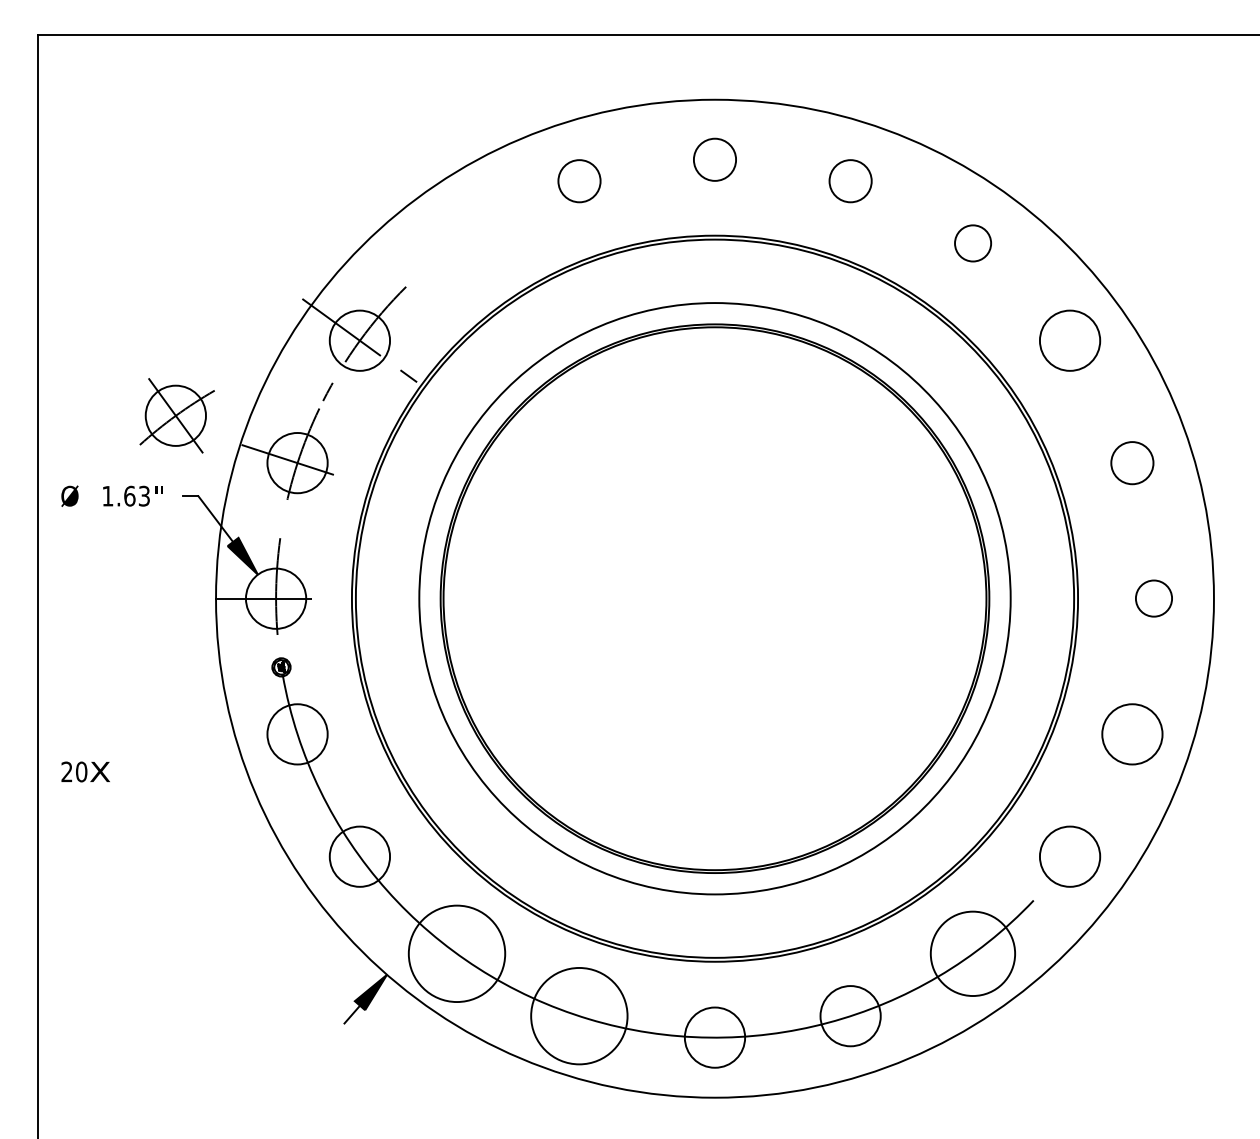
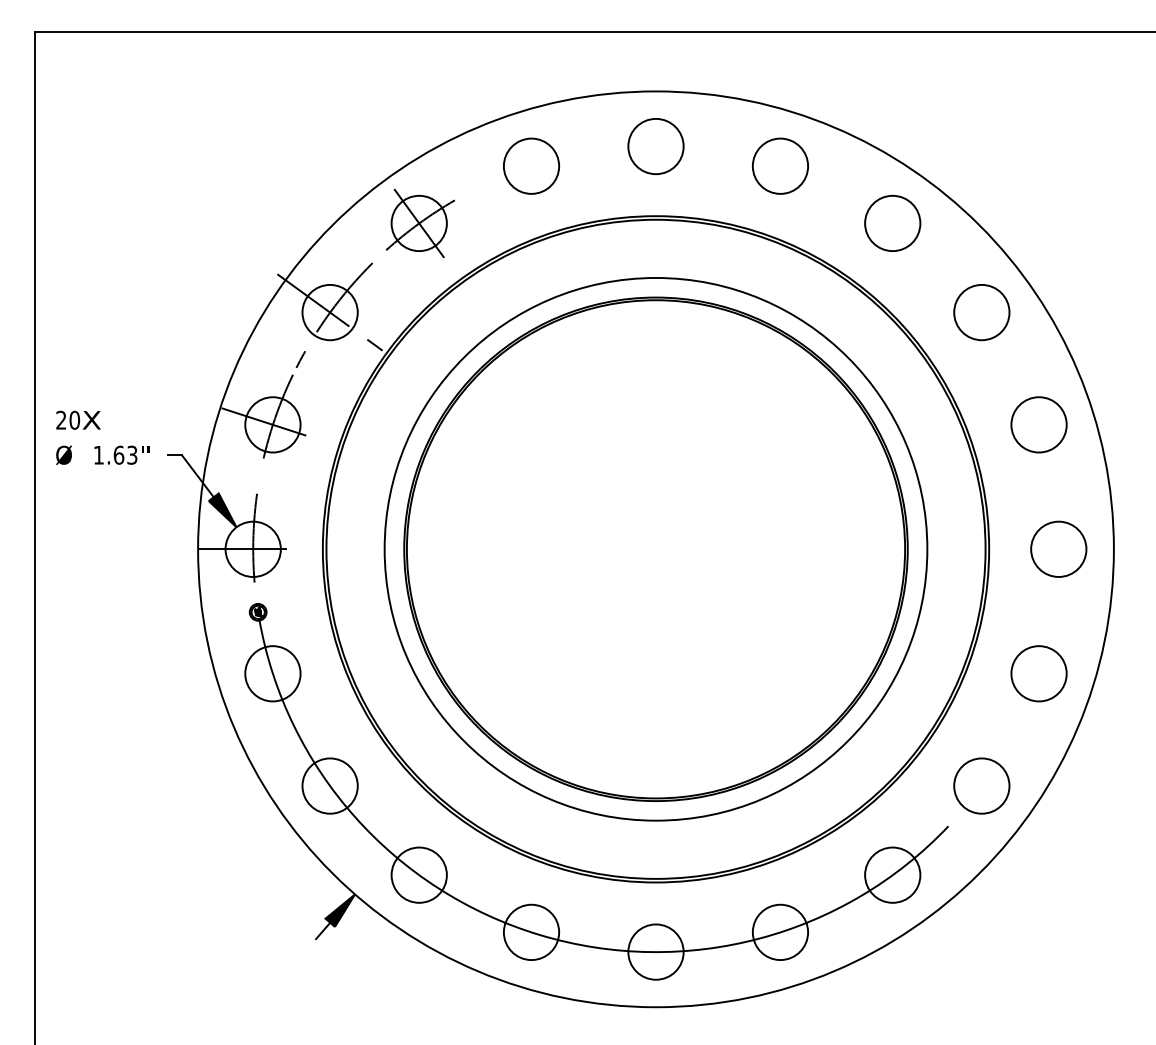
circle: (714, 159) -> (655, 146), size x1.43
circle: (579, 180) -> (531, 165), size x1.43
circle: (850, 180) -> (780, 165), size x1.43
circle: (972, 242) -> (892, 222), size x1.67
part: (176, 415) -> (419, 223), moved
circle: (1131, 462) -> (1038, 424), size x1.43
circle: (1153, 597) -> (1058, 548), size x1.67
text: (85, 771) -> (78, 419), moved
circle: (456, 953) -> (418, 874), size x0.62
circle: (972, 953) -> (892, 874), size x0.71
circle: (579, 1016) -> (531, 932), size x0.62

